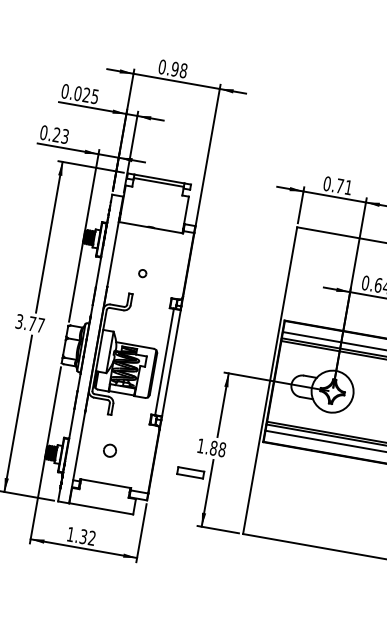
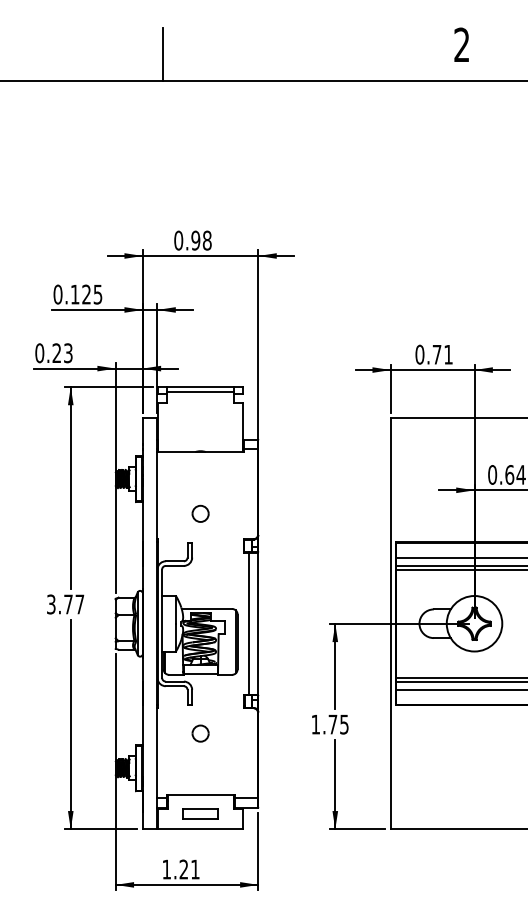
text: (77, 93) -> (74, 294), 0.025 -> 0.125
part: (142, 273) -> (200, 513), size x1.67
text: (217, 448) -> (338, 724), 1.88 -> 1.75
part: (109, 450) -> (200, 733), moved
part: (190, 472) -> (200, 813), moved
text: (87, 537) -> (189, 869), 1.32 -> 1.21

